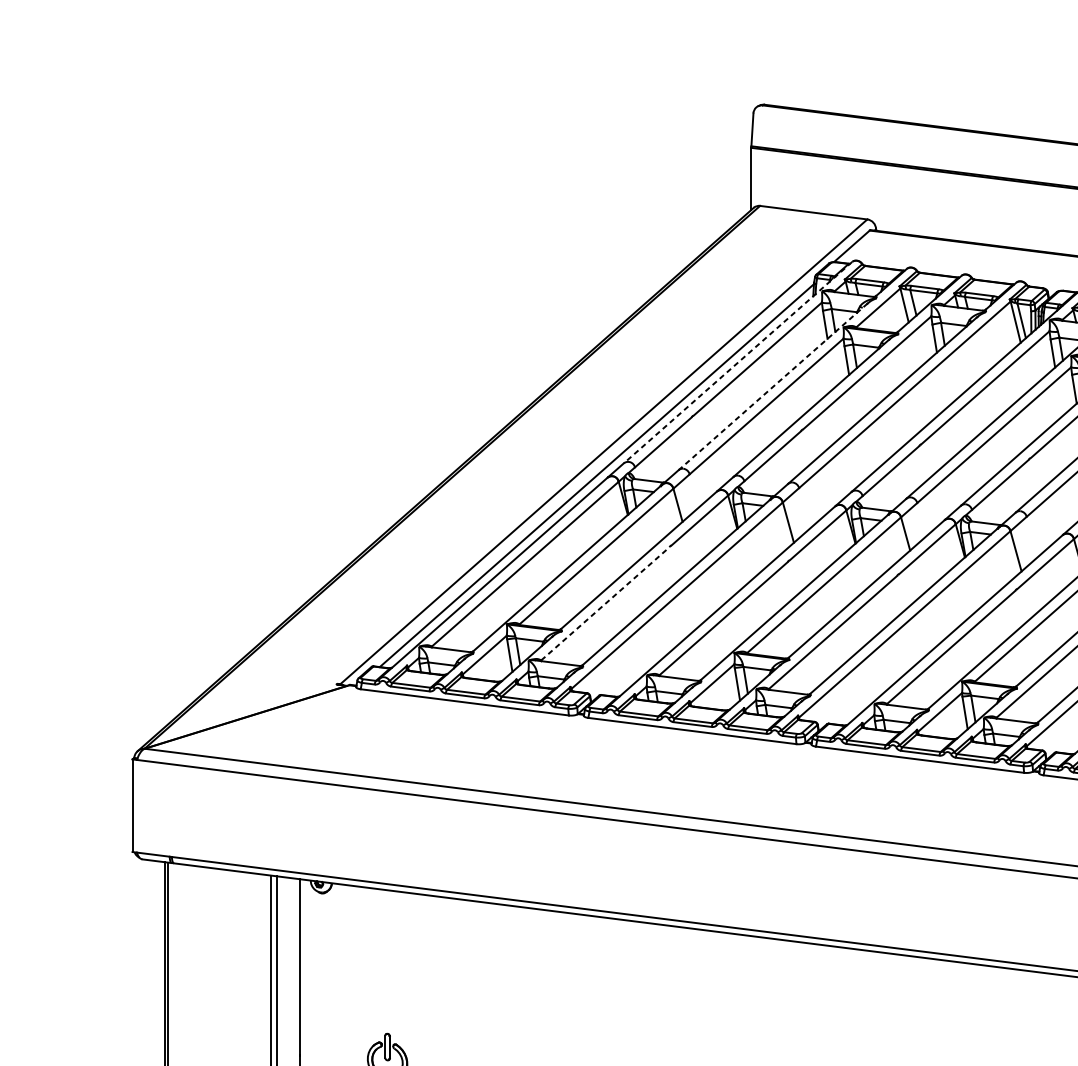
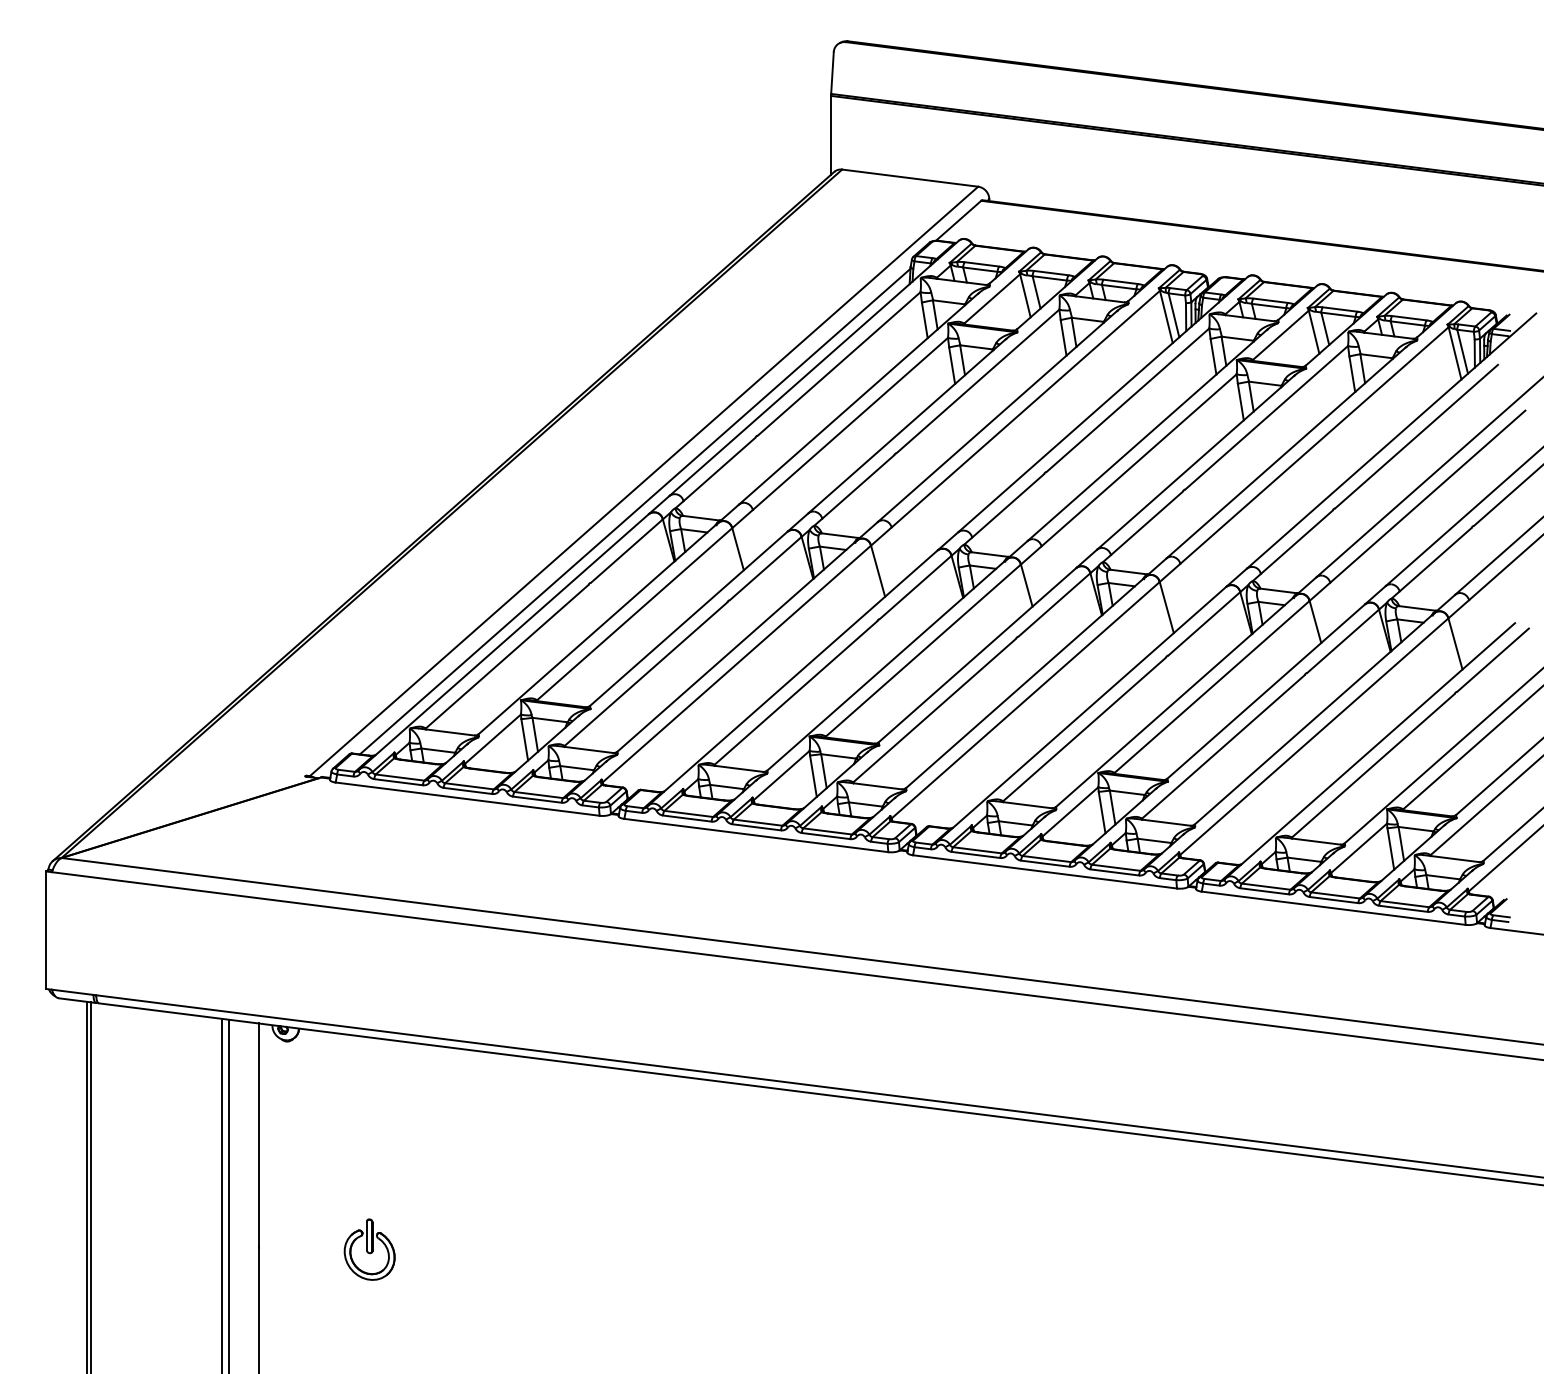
line: (738, 362) -> (814, 368), dashed -> solid
line: (772, 386) -> (858, 398), dashed -> solid
line: (605, 604) -> (645, 674), dashed -> solid

